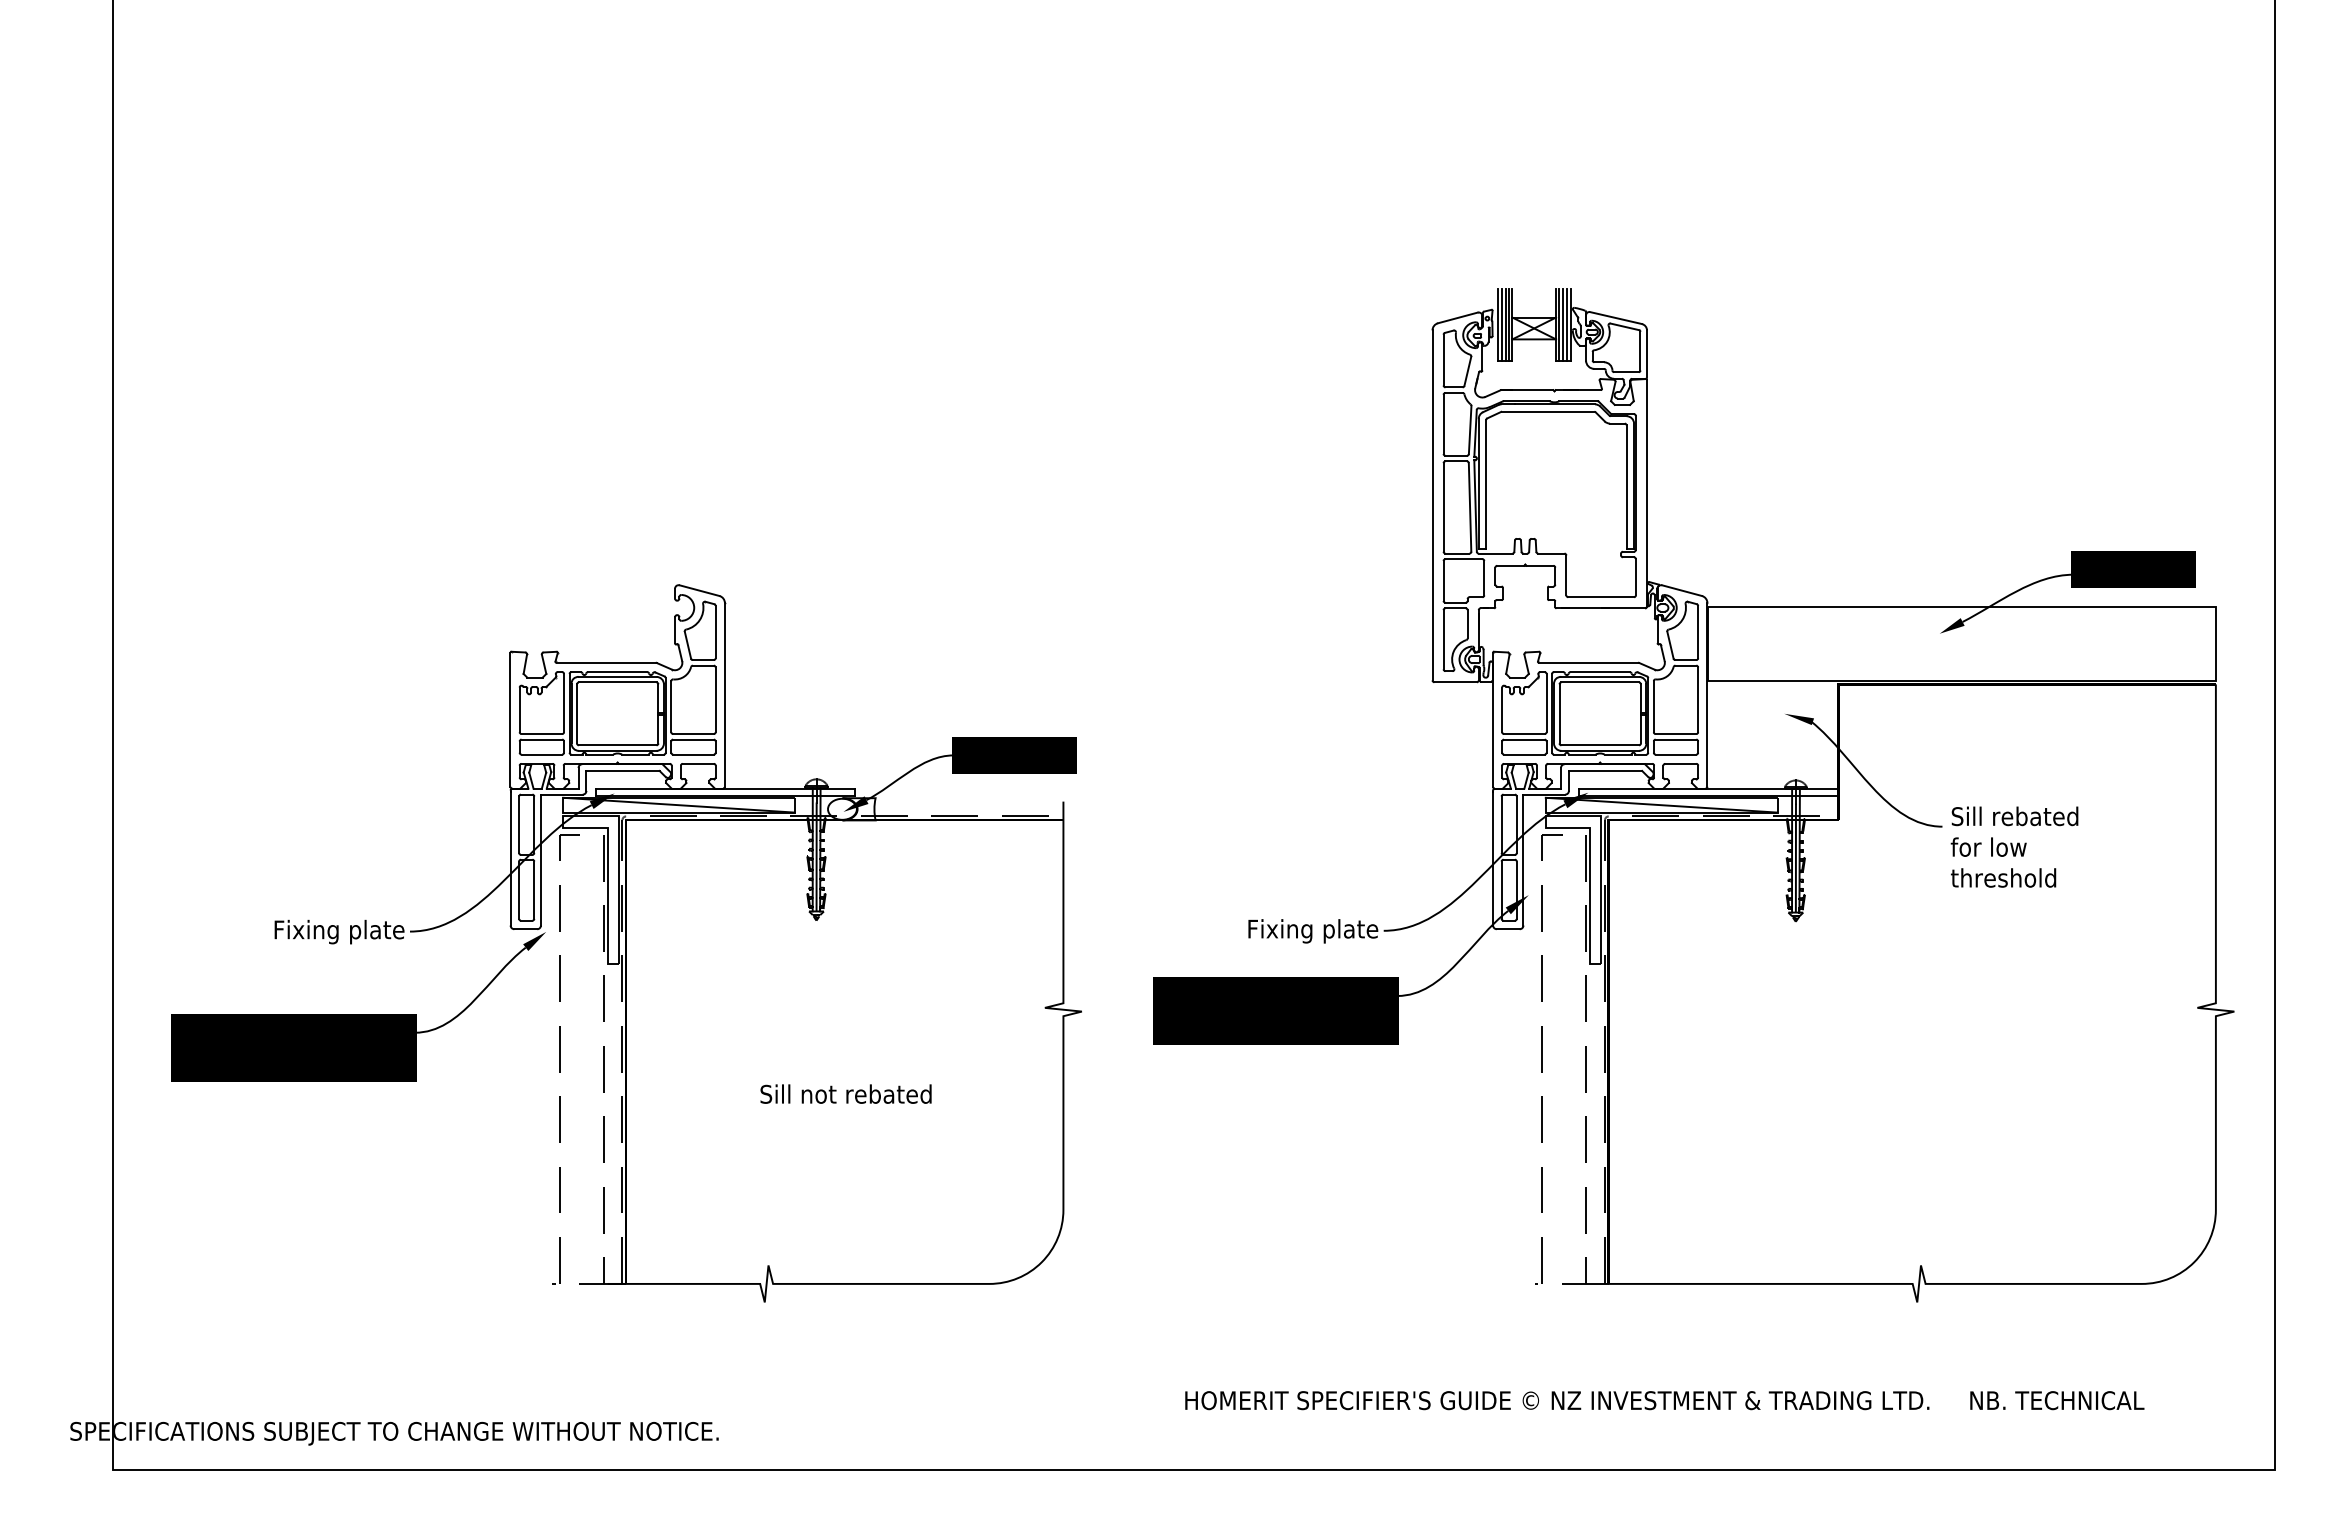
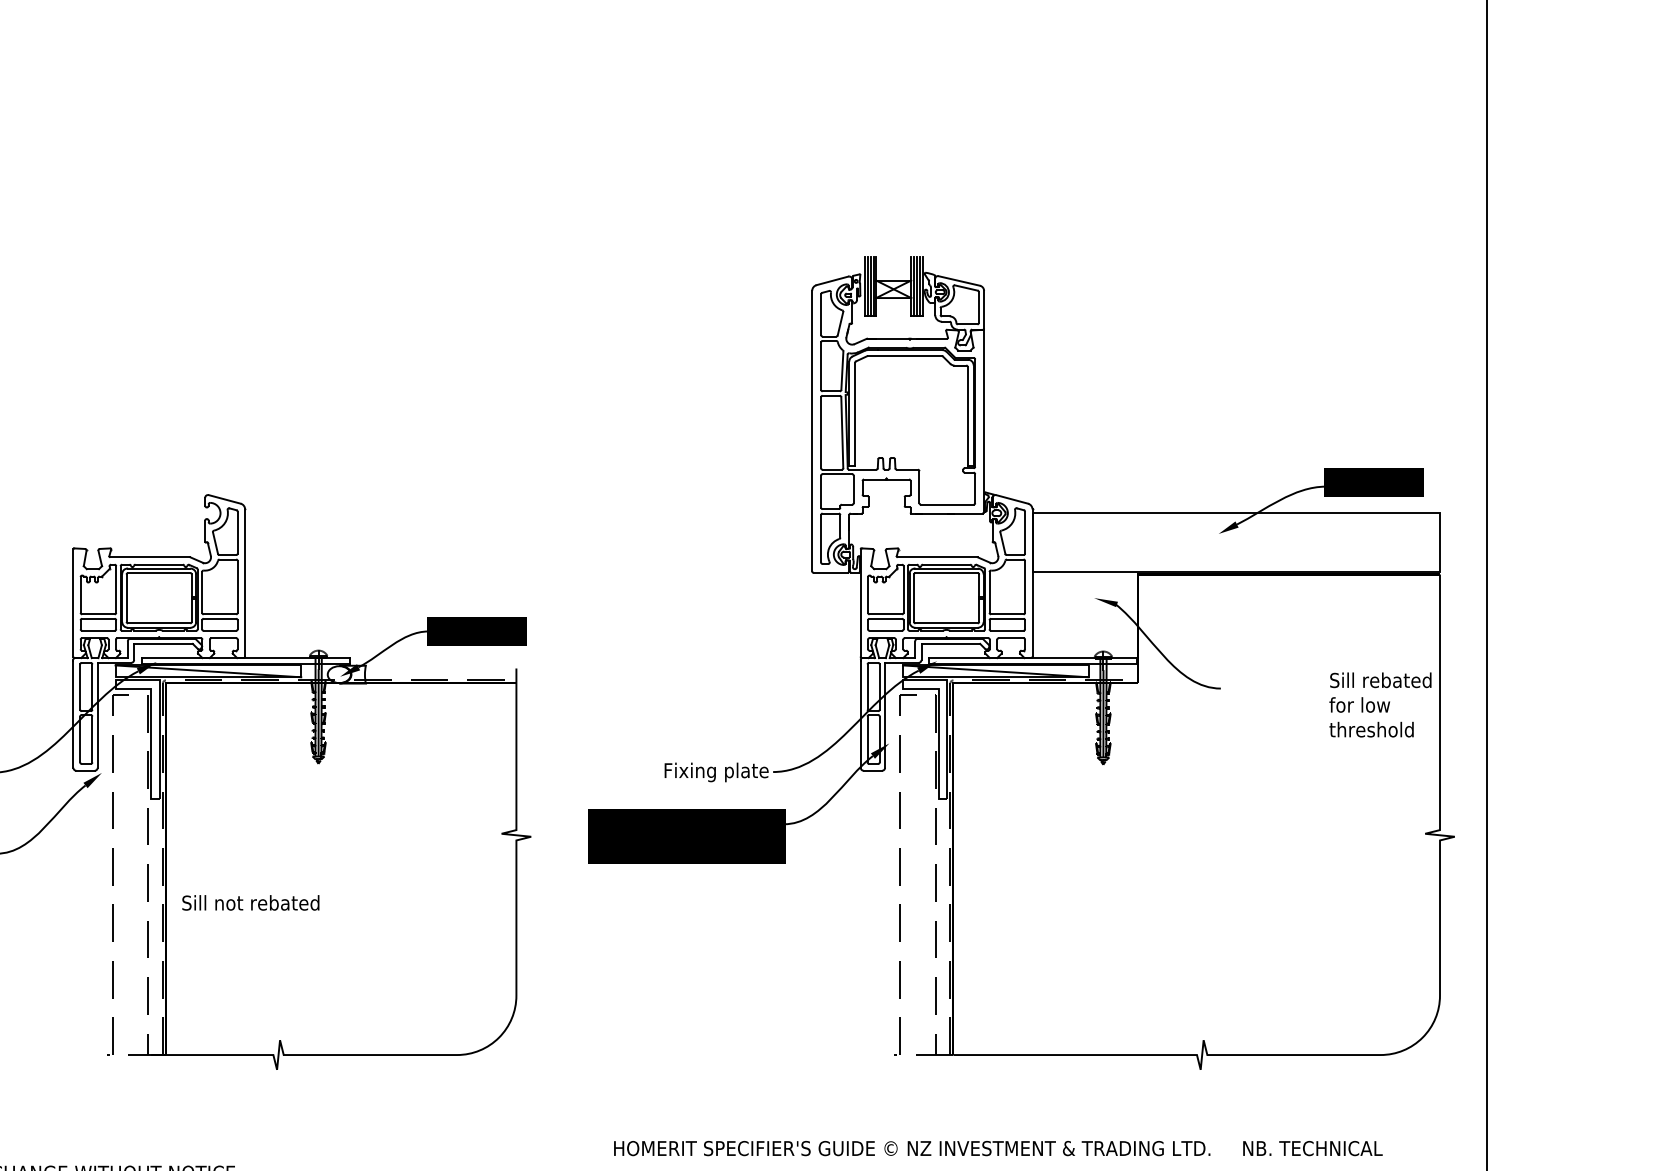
text: (2014, 846) -> (1380, 704), moved
text: (845, 1093) -> (250, 902), moved

